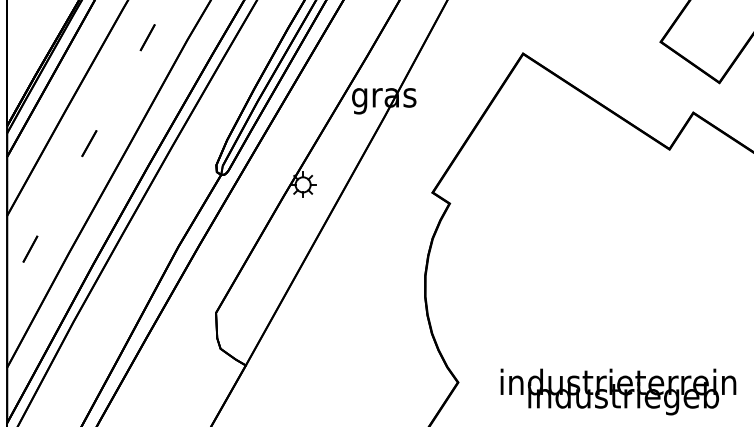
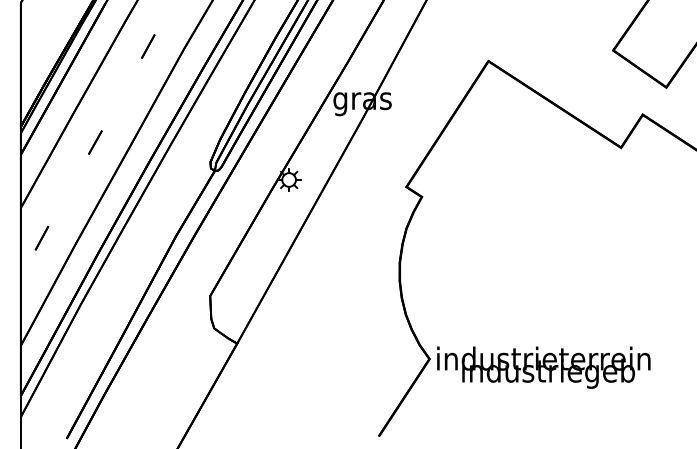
text: (618, 391) -> (543, 367), moved

